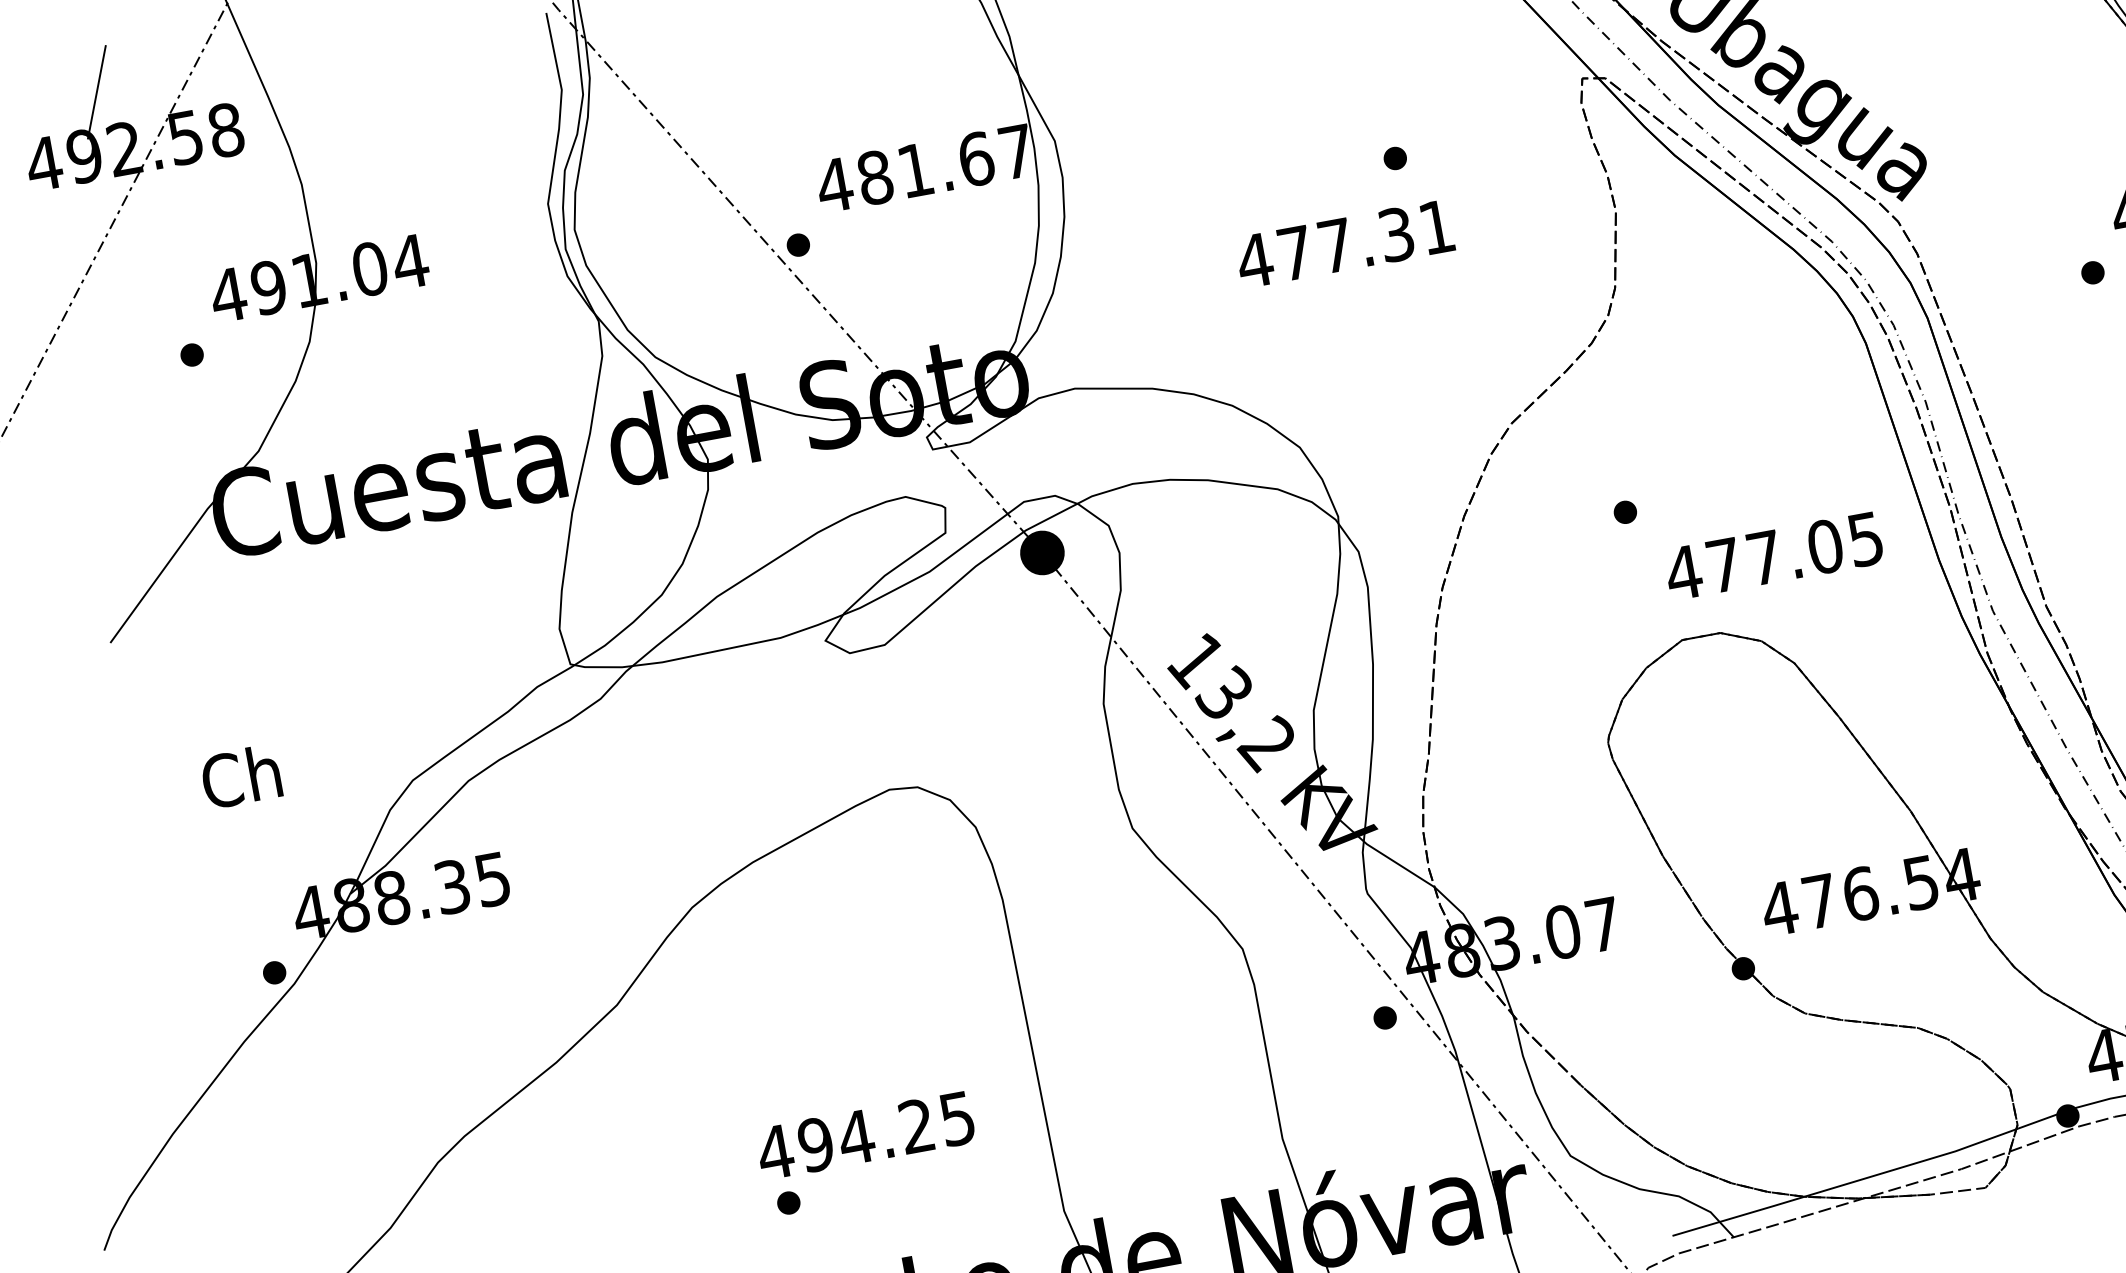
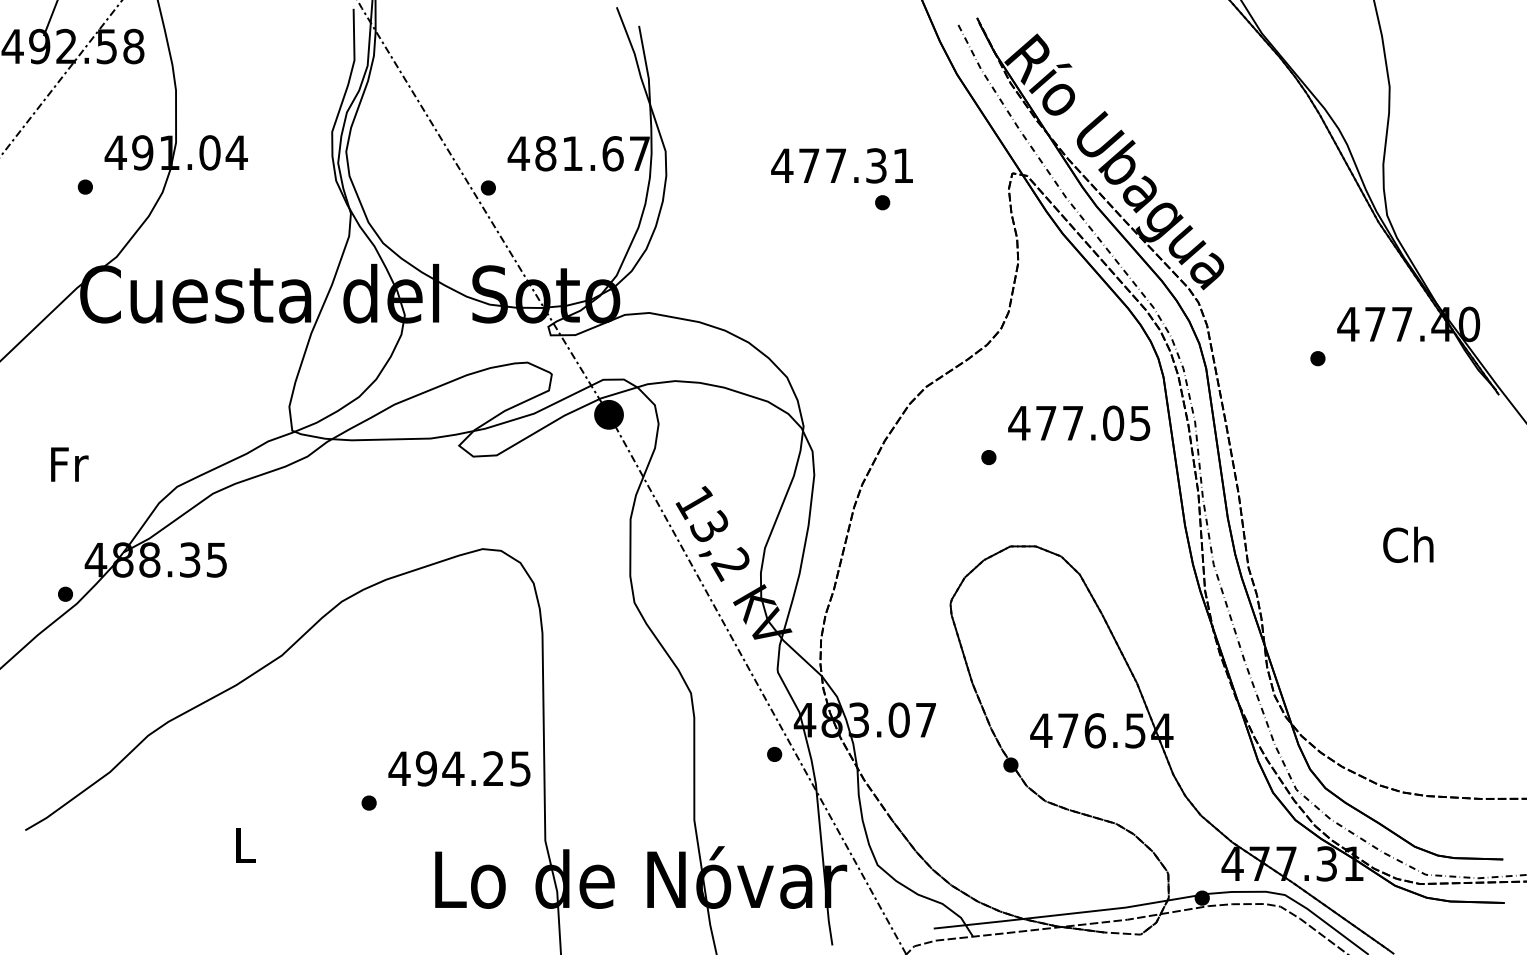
text: (1343, 243) -> (841, 165), moved
text: (1774, 554) -> (1079, 422), moved
text: (241, 777) -> (67, 464), Ch -> Fr
text: (865, 1135) -> (459, 768), moved

